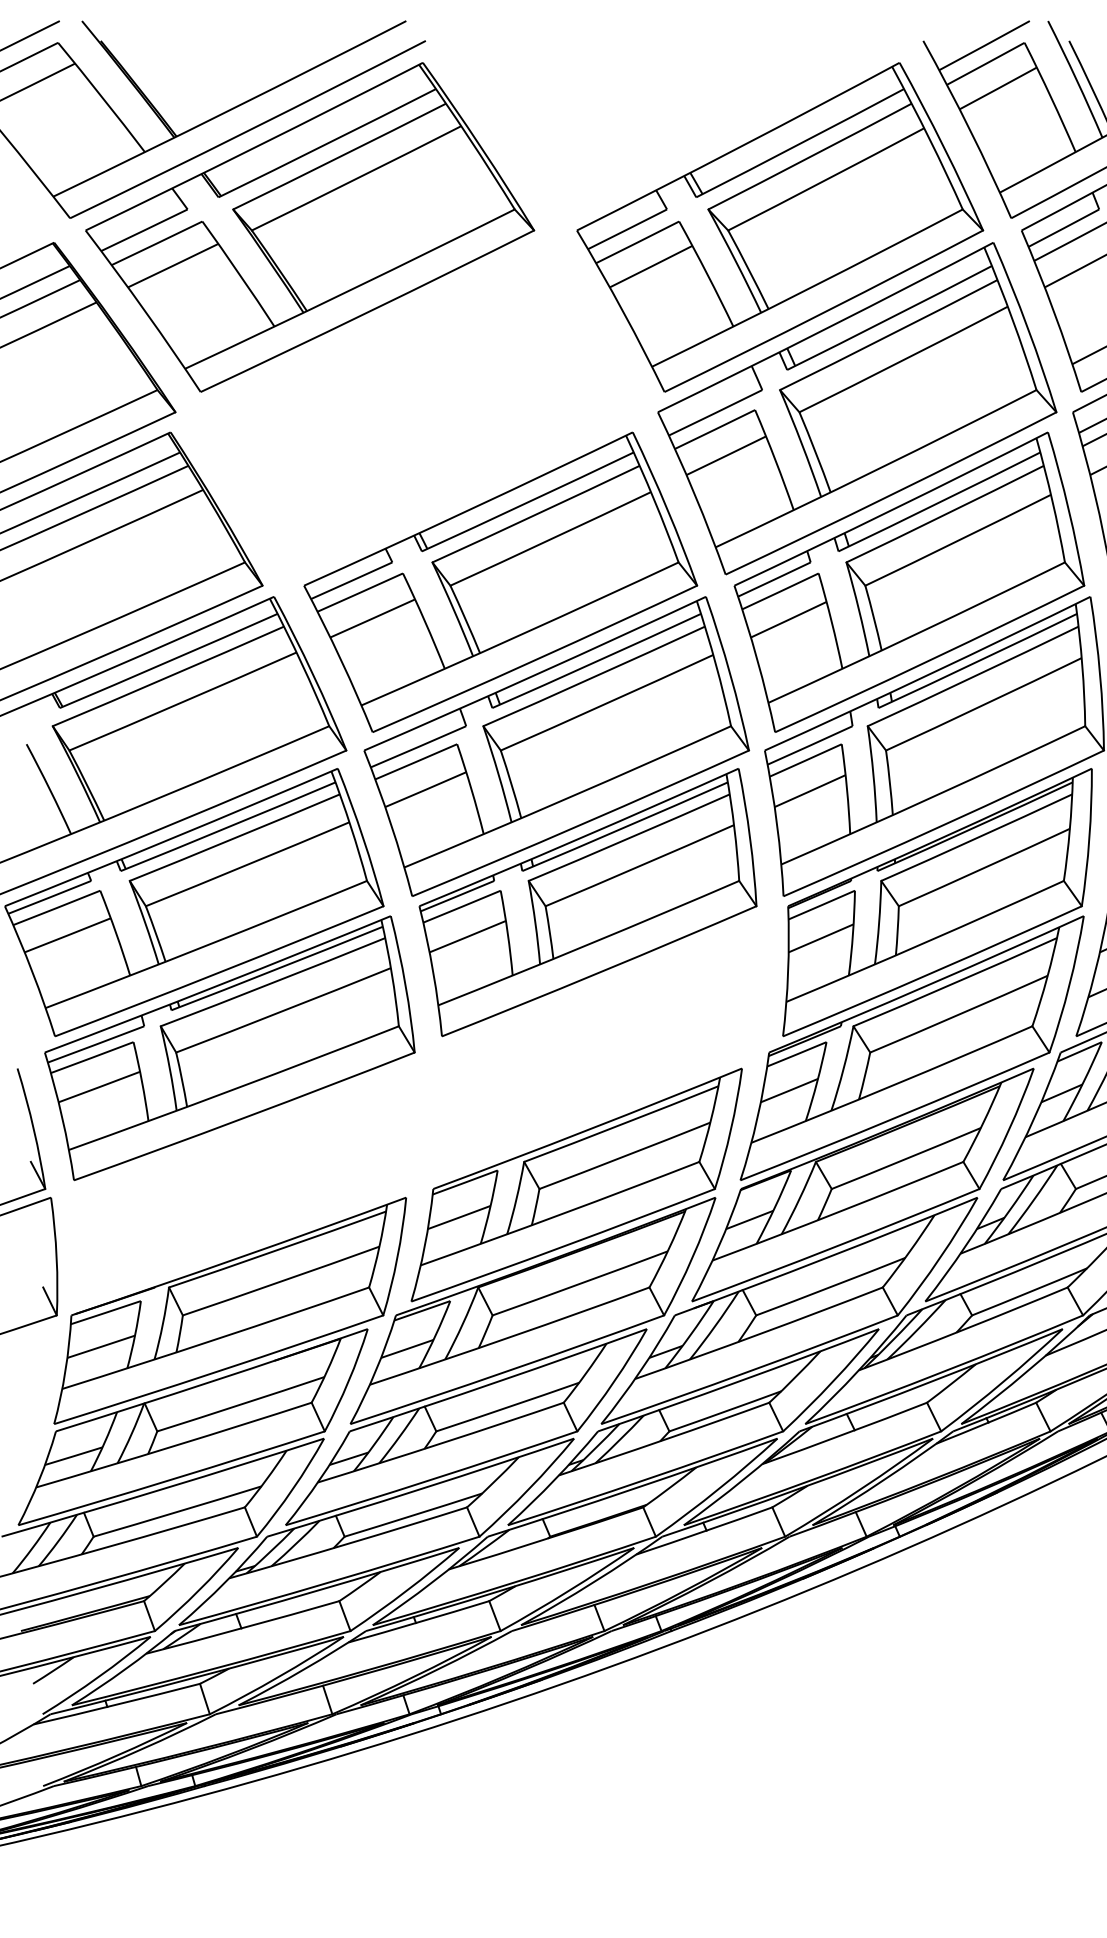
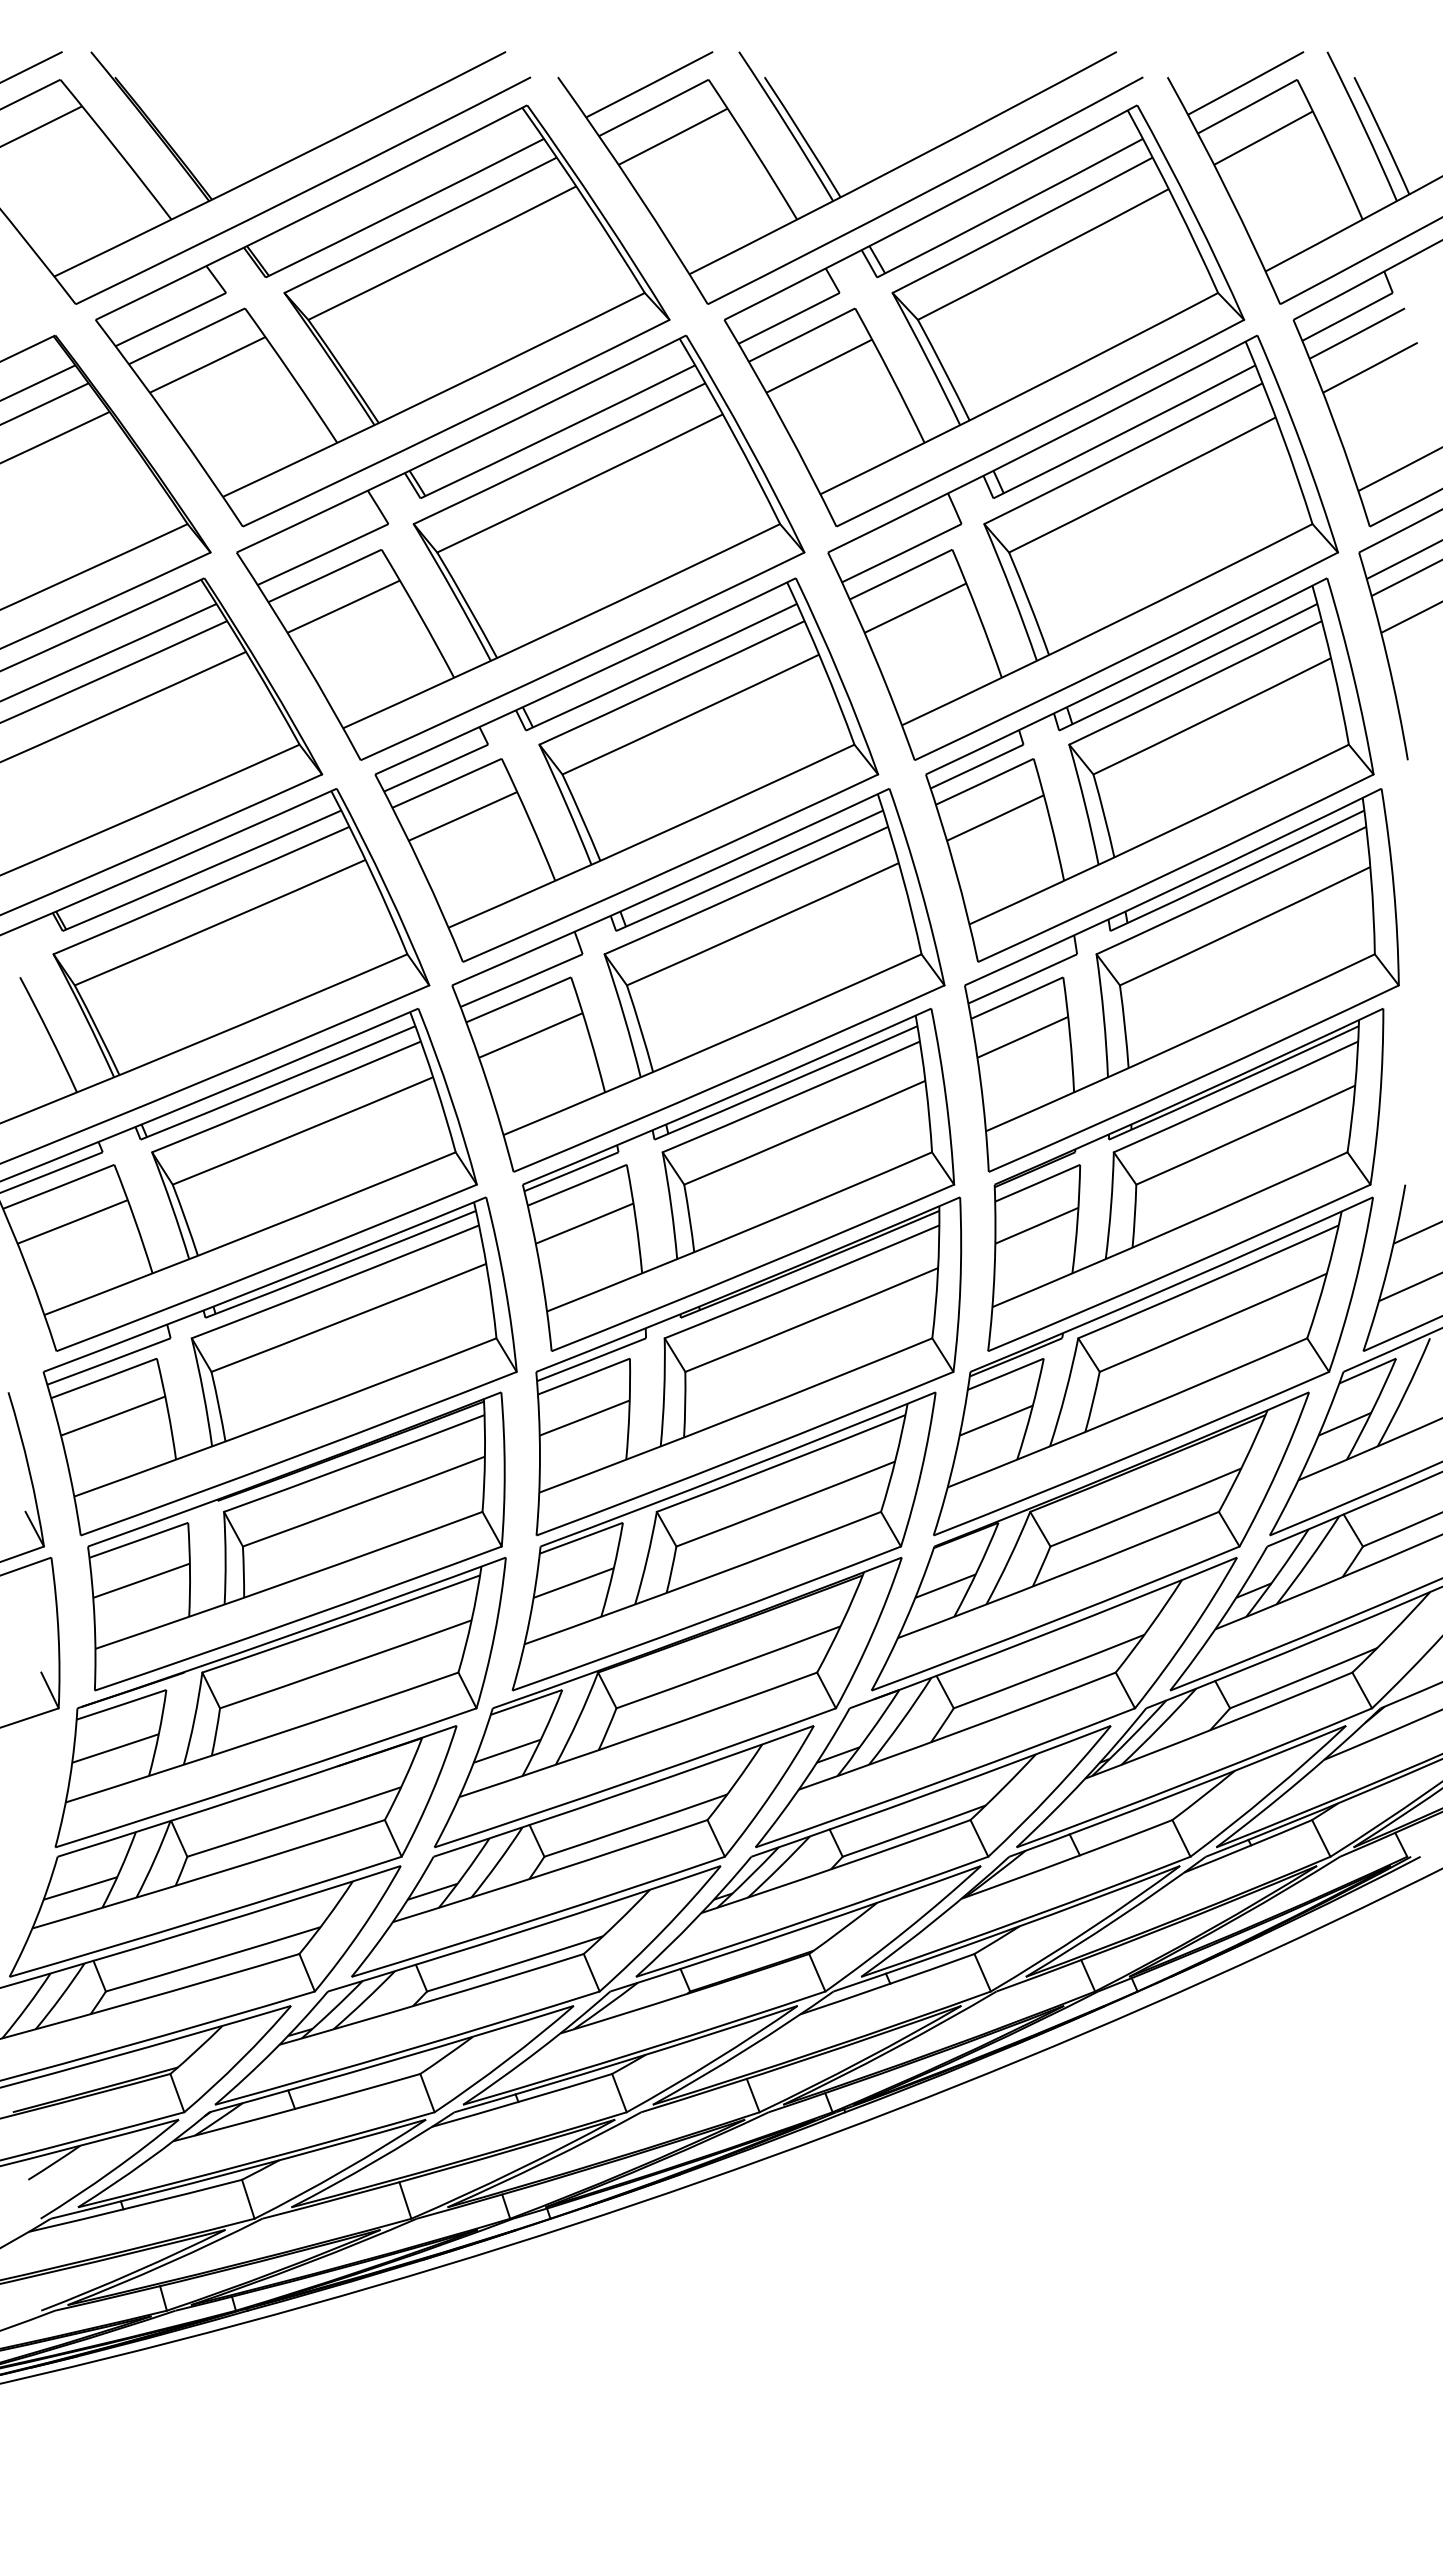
part: (679, 127) -> (855, 188), added
part: (417, 408) -> (520, 547), added
part: (595, 1048) -> (748, 1366), added
part: (242, 1185) -> (296, 1541), added

